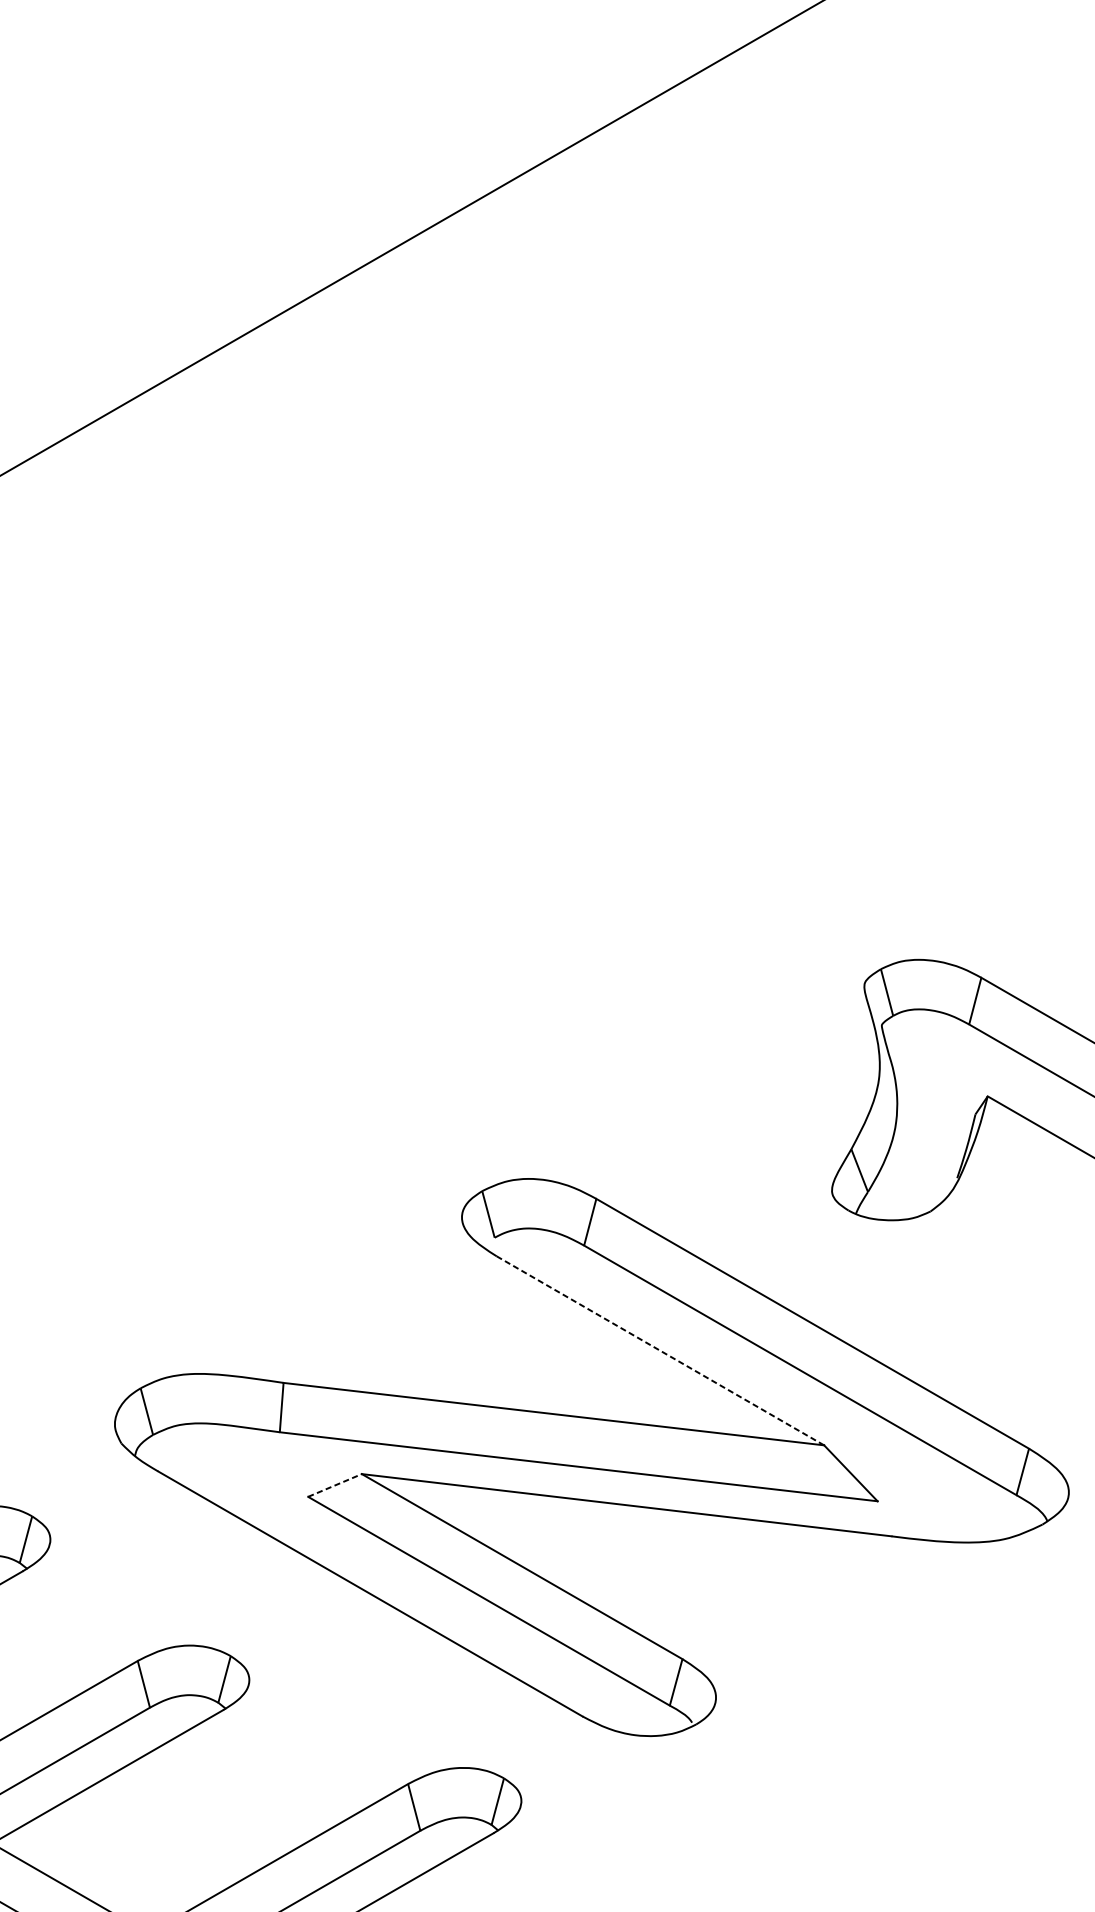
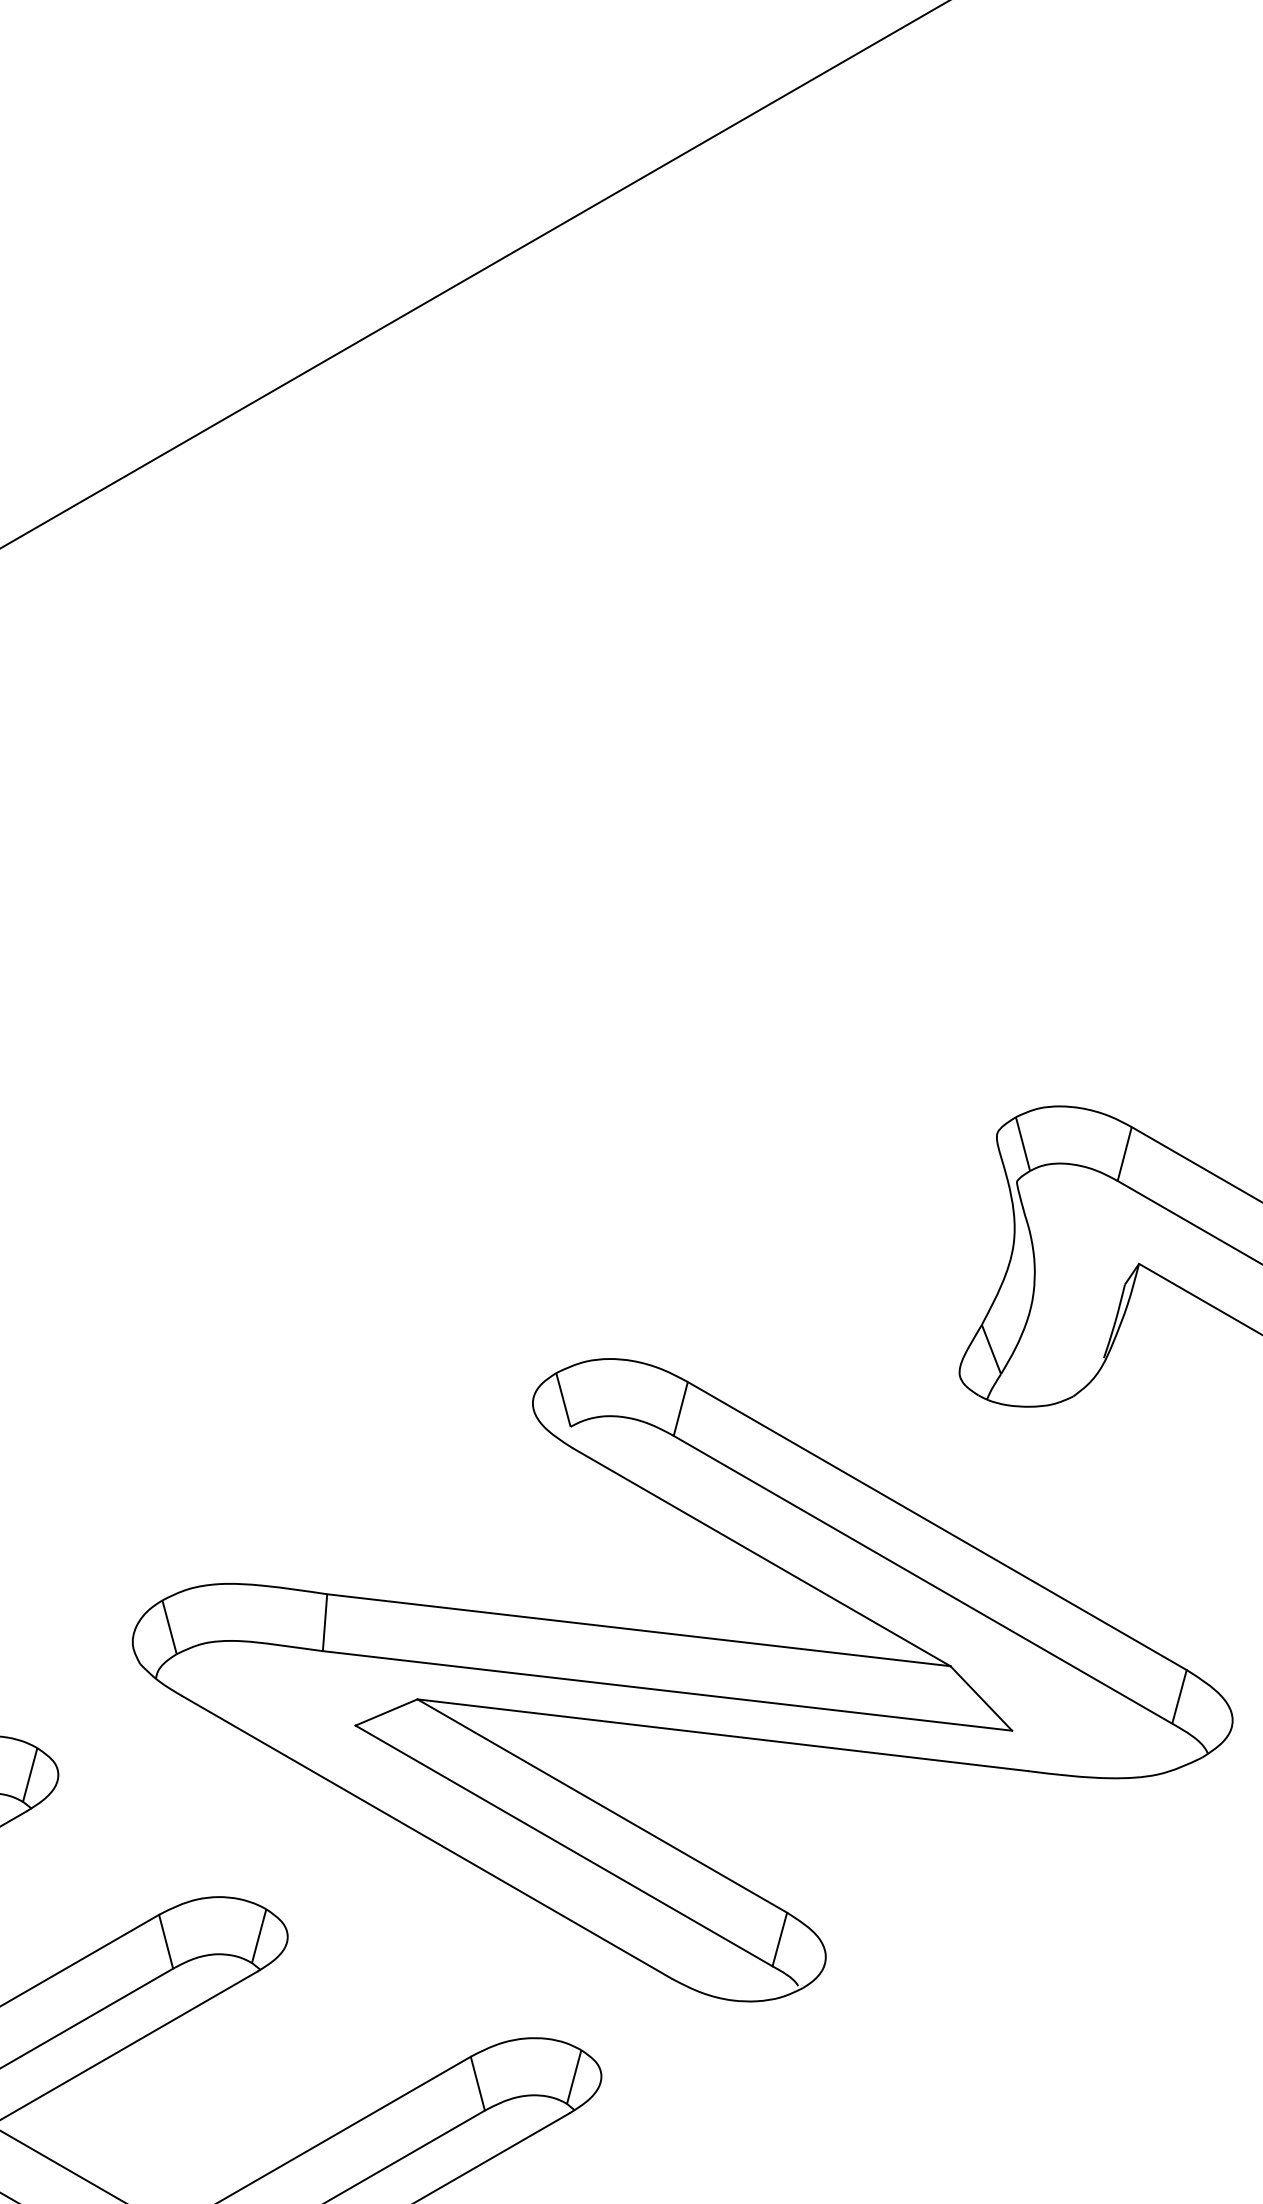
line: (660, 1351) -> (761, 1557), dashed -> solid
line: (335, 1485) -> (386, 1712), dashed -> solid

